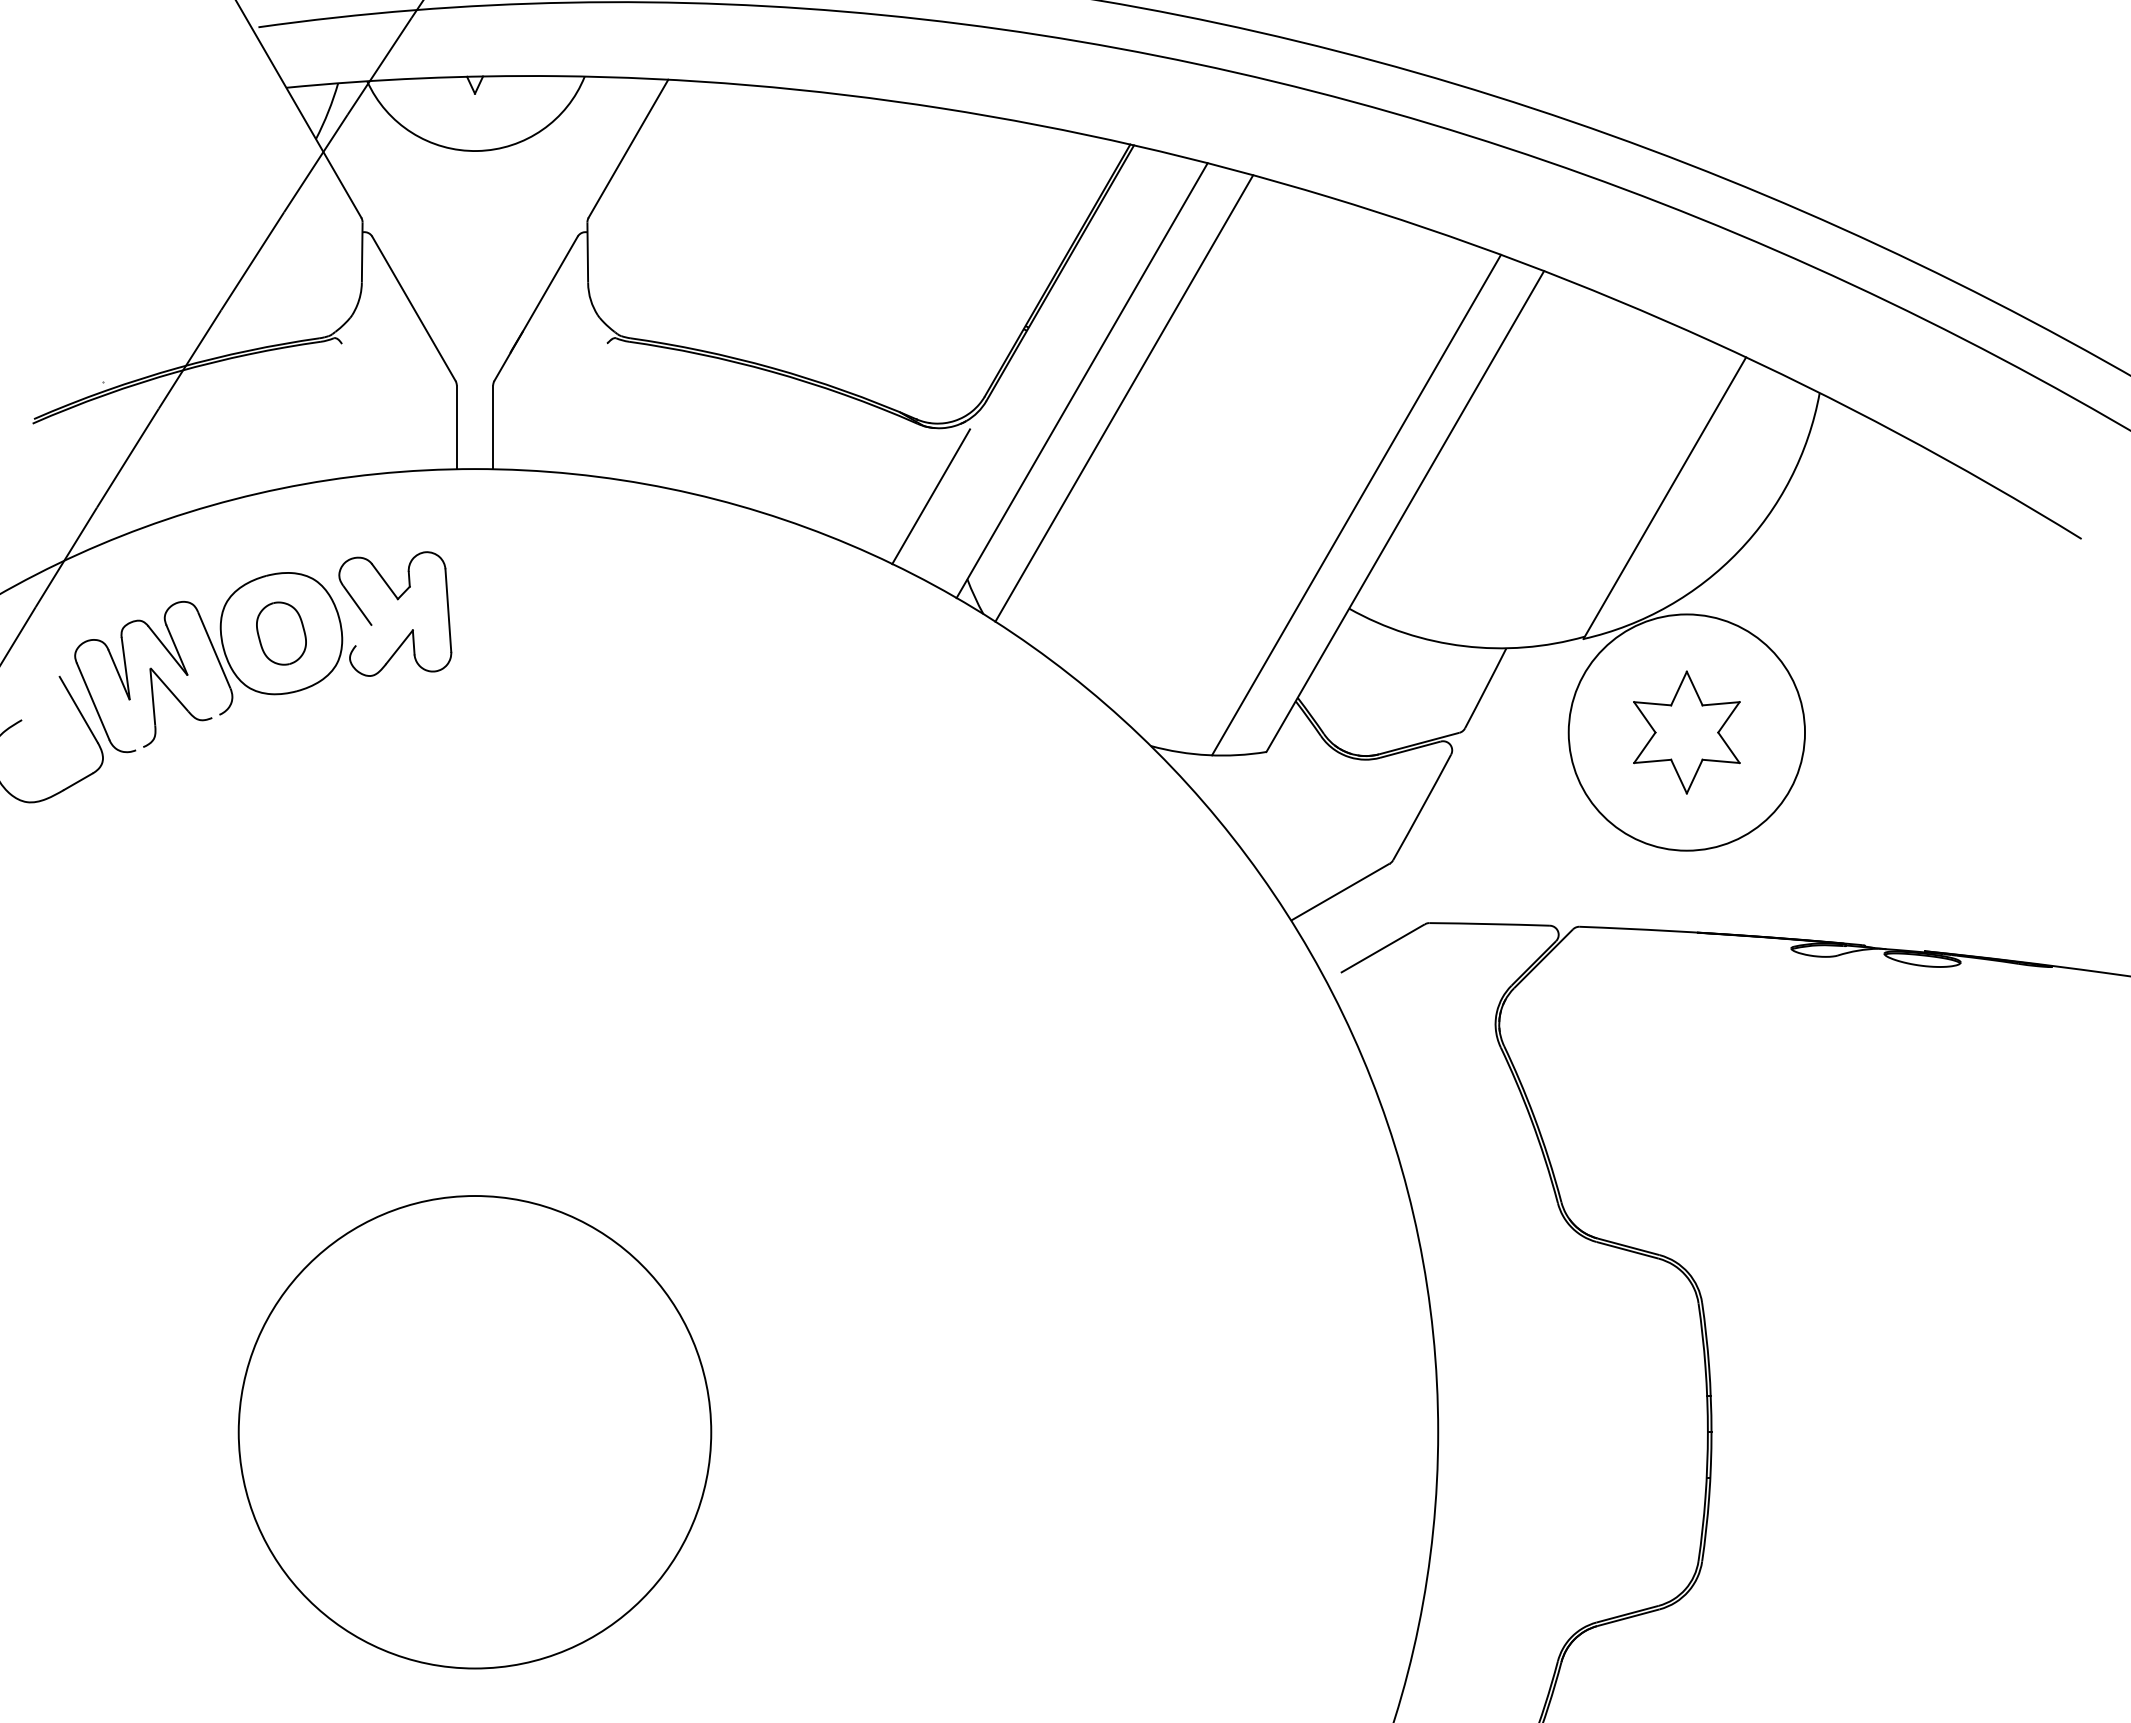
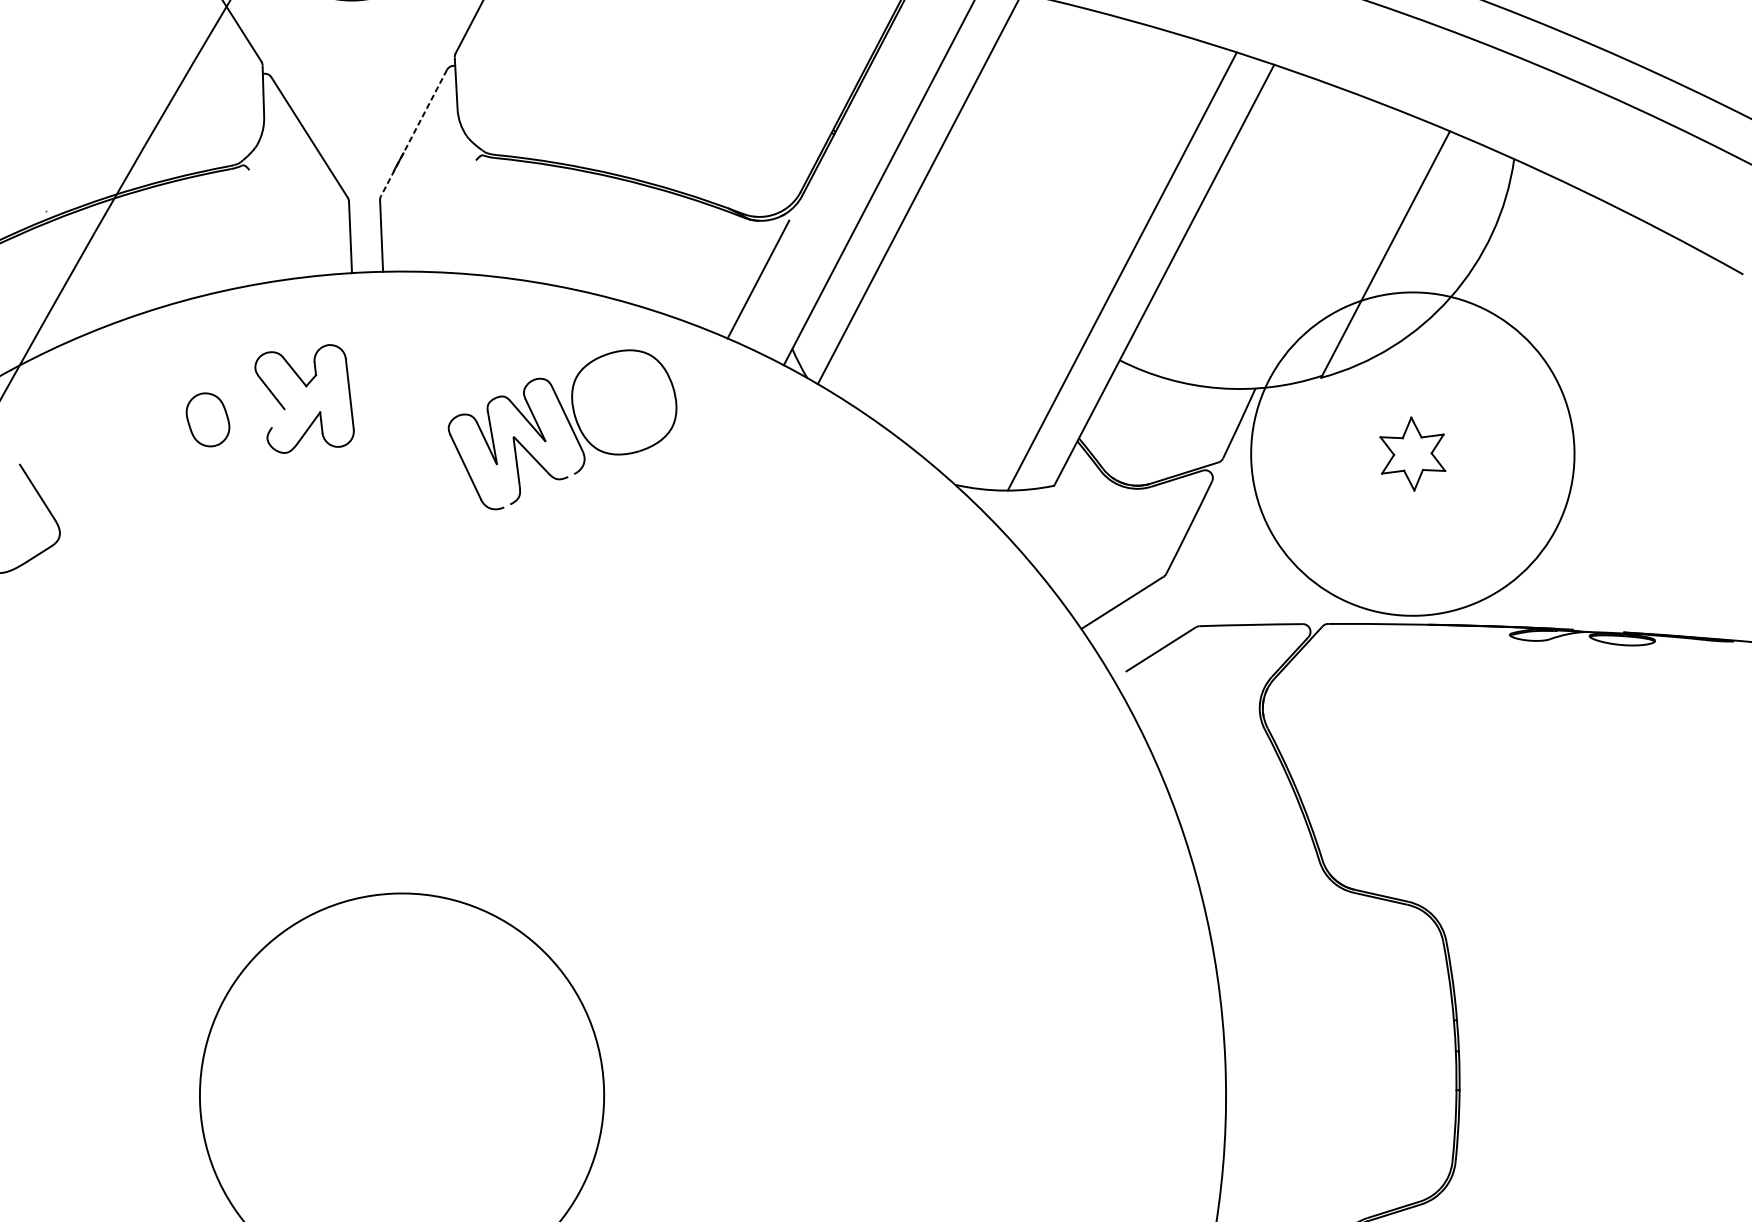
line: (535, 309) -> (413, 133), solid -> dashed
part: (216, 658) -> (569, 426), moved
circle: (1686, 732) -> (1412, 454), size x1.6
part: (1686, 732) -> (1412, 454), size x0.7

